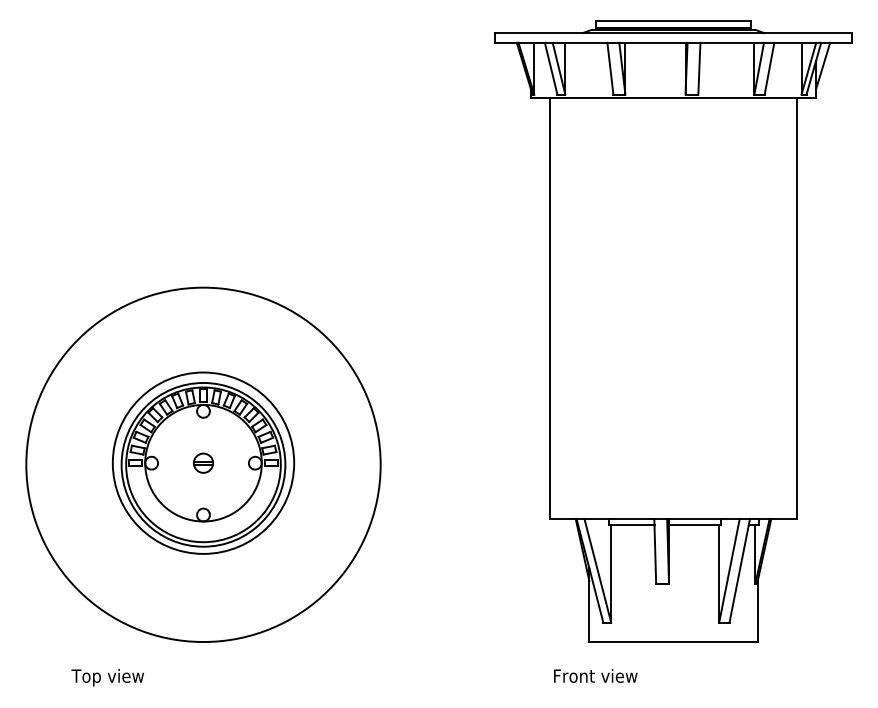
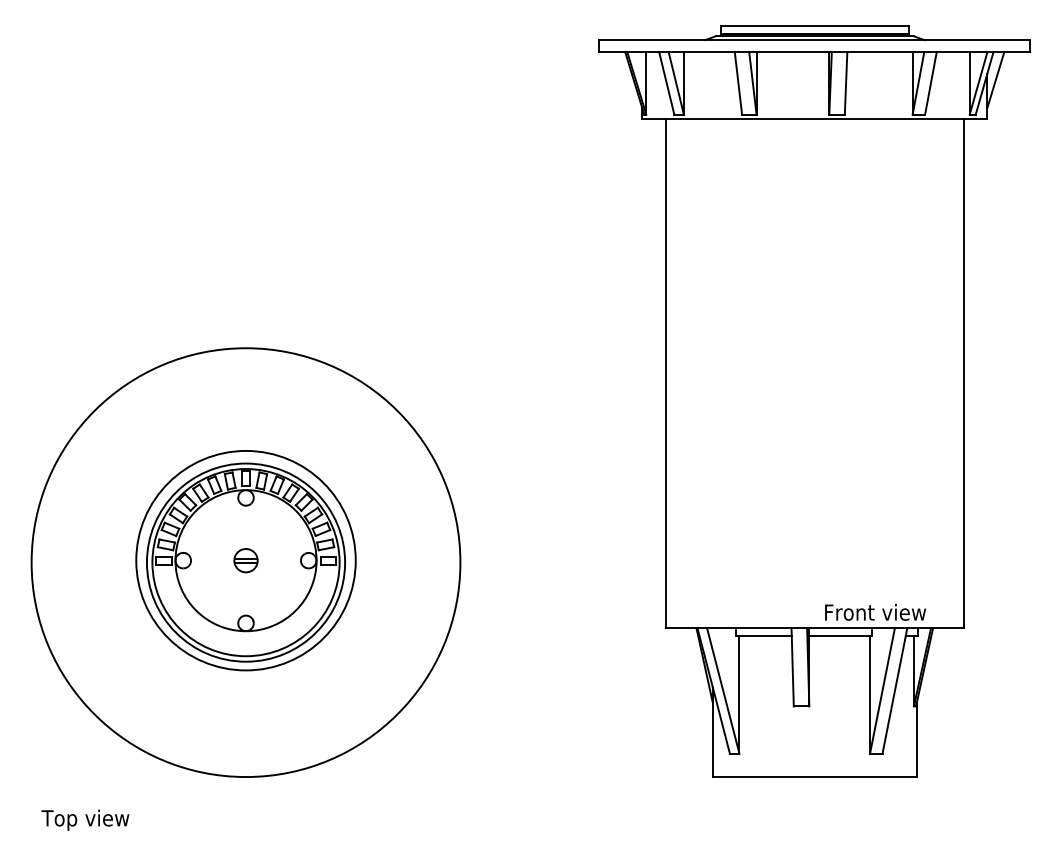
text: (595, 675) -> (875, 611), moved
text: (107, 677) -> (85, 819), moved

